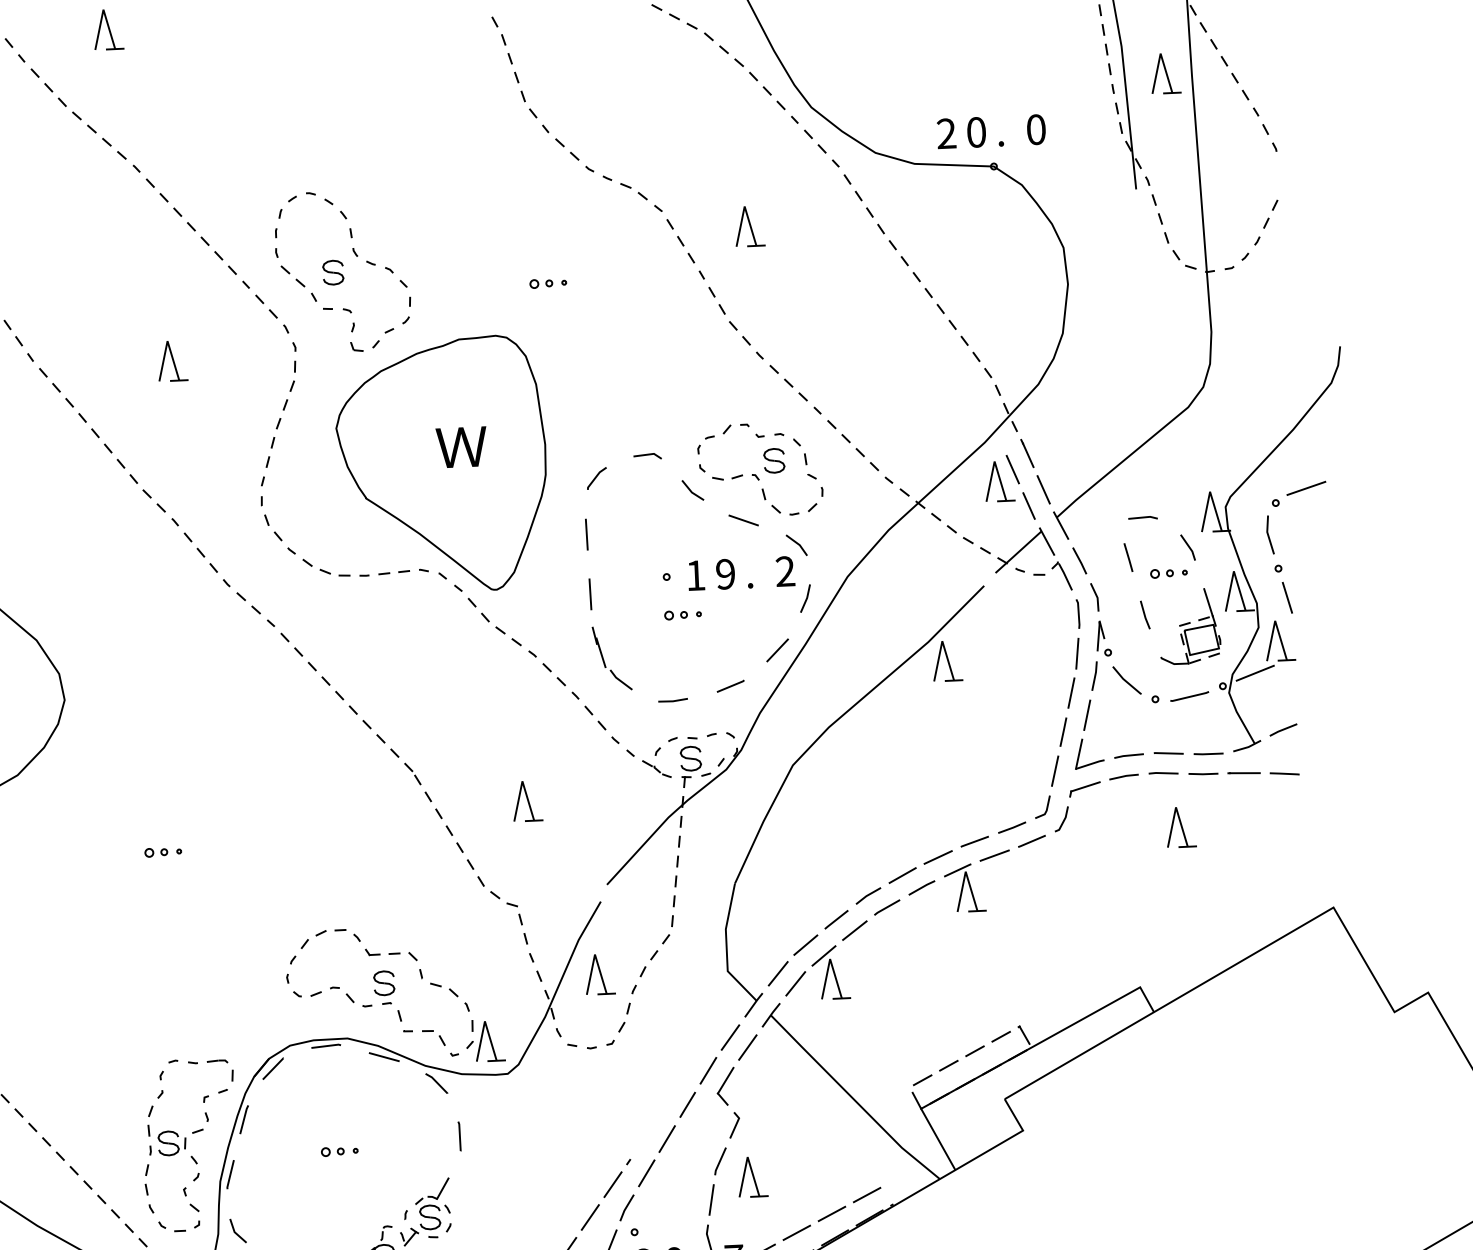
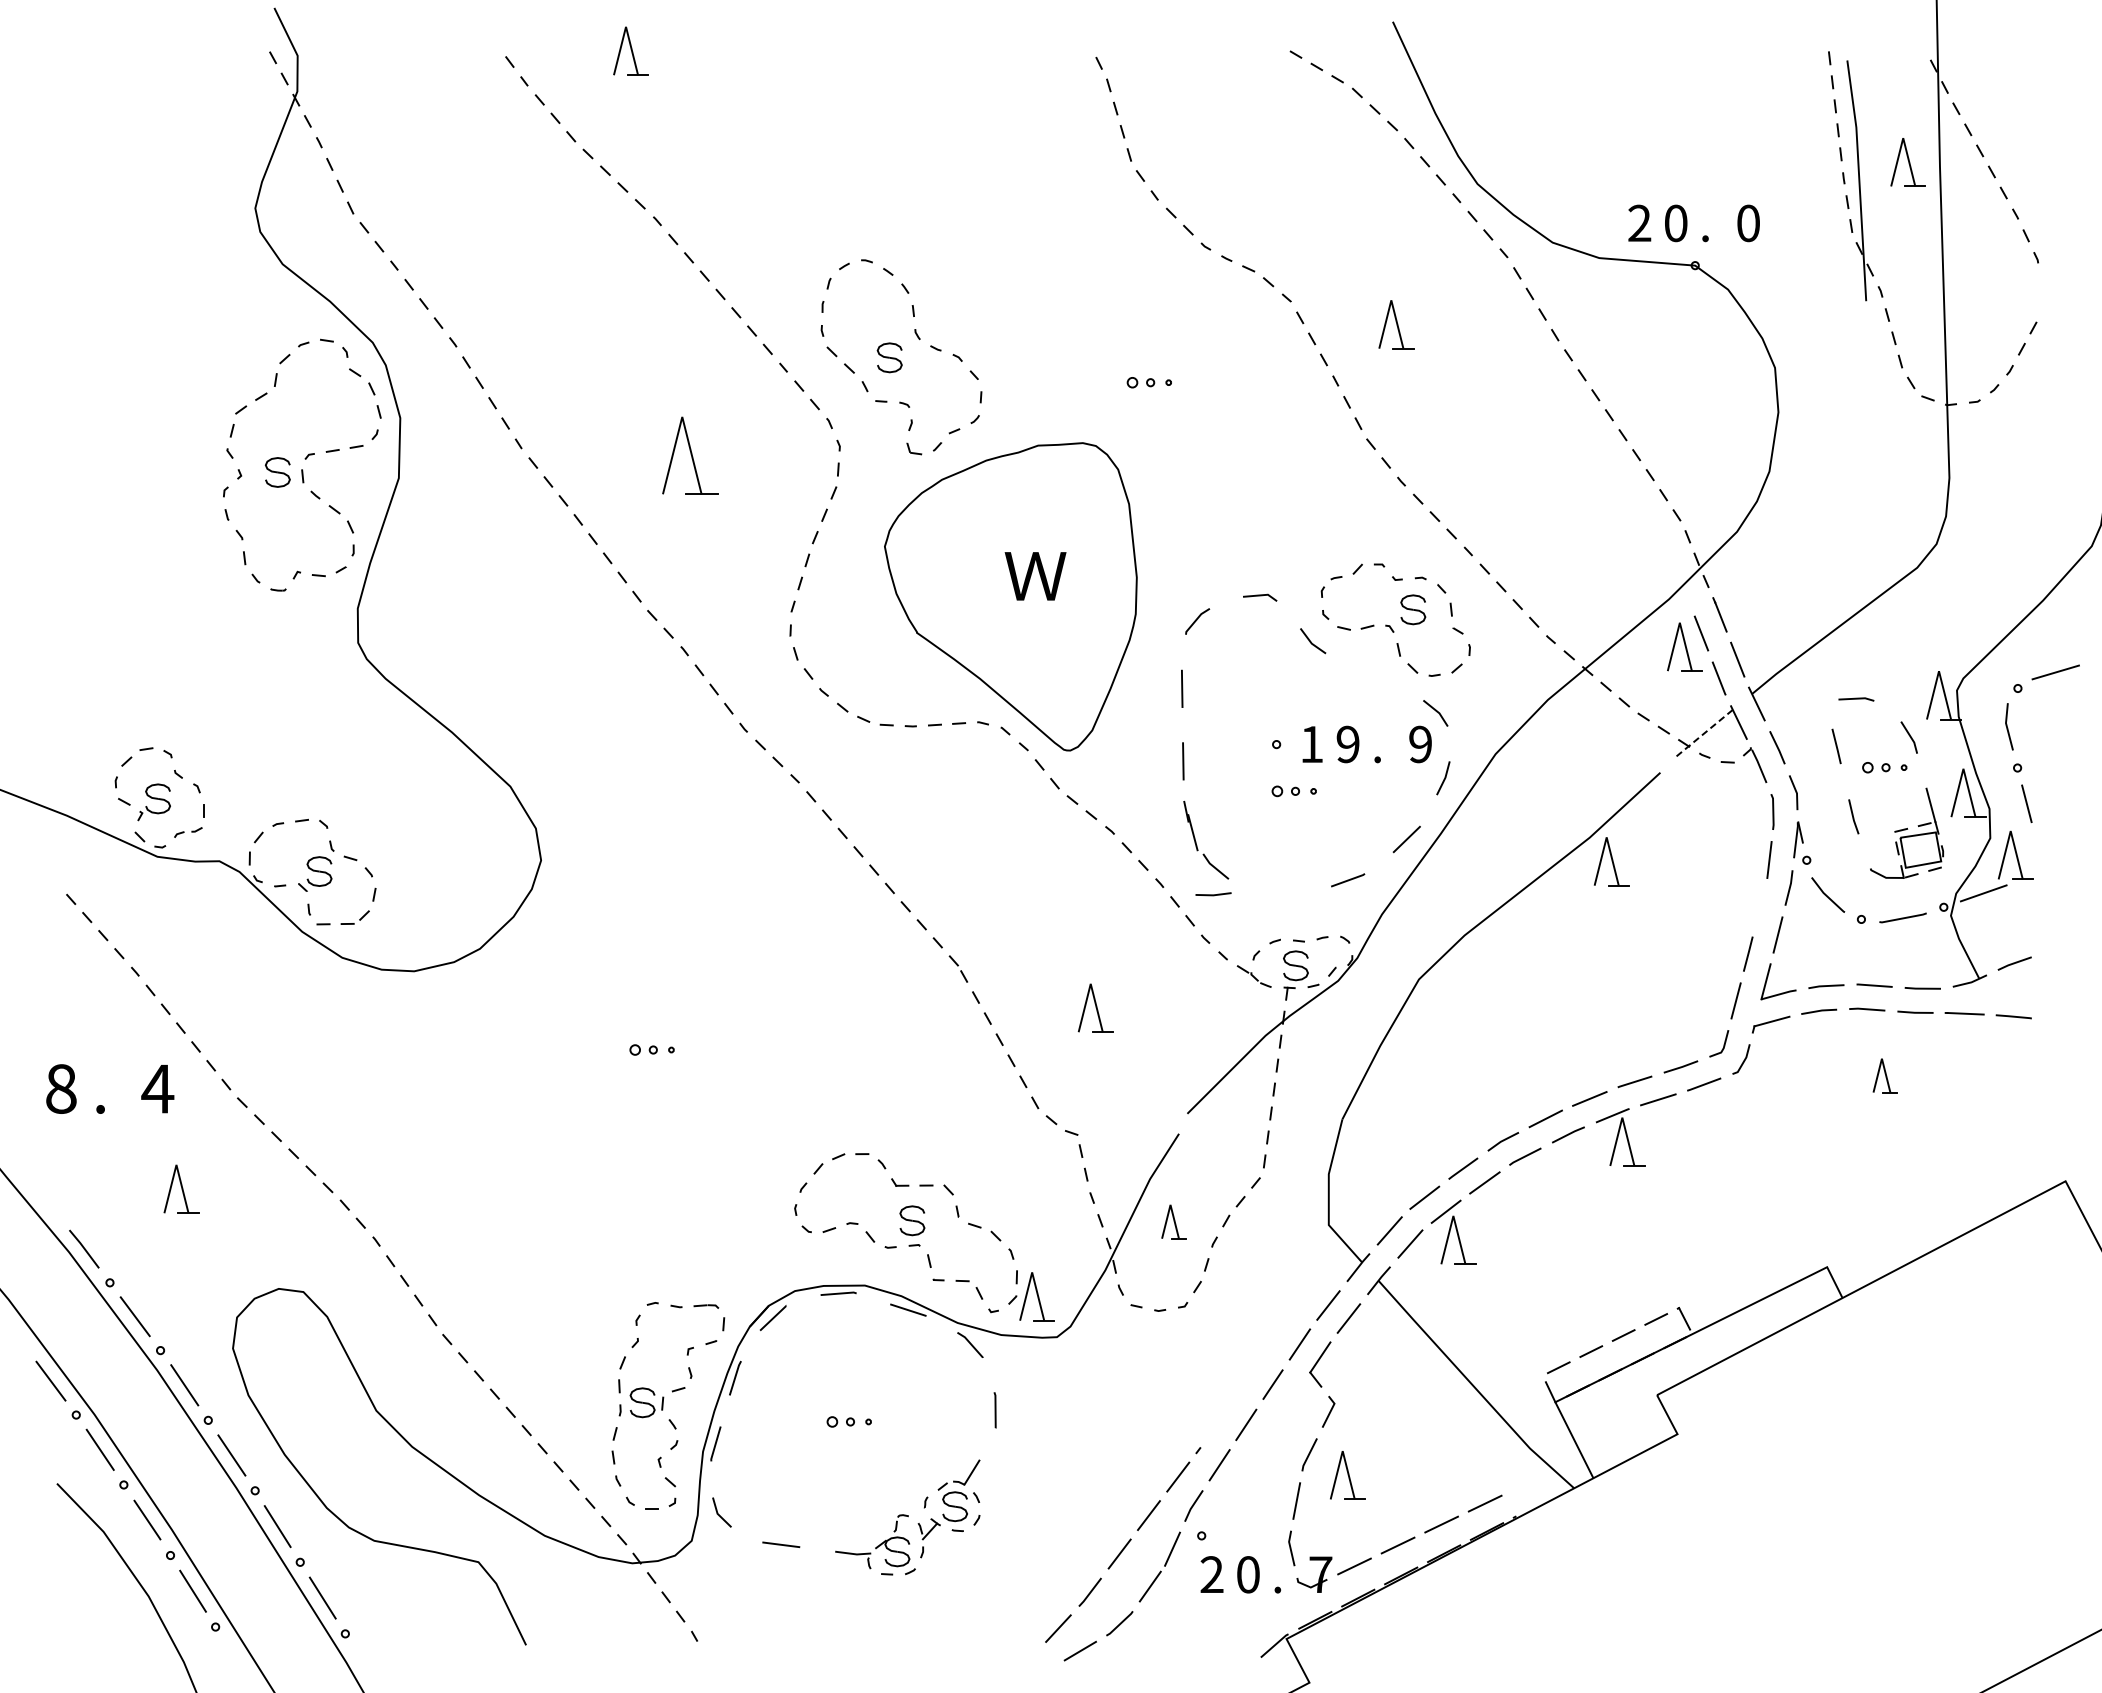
part: (172, 360) -> (690, 455), size x1.6
line: (743, 520) -> (1372, 680), removed
line: (1018, 551) -> (1703, 733), solid -> dashed
text: (785, 571) -> (1420, 744), 2 -> 9
line: (1070, 692) -> (1759, 906), removed
line: (673, 700) -> (1213, 894), moved
part: (1181, 827) -> (1885, 1075), size x0.7
part: (599, 974) -> (1173, 1221), size x0.7

